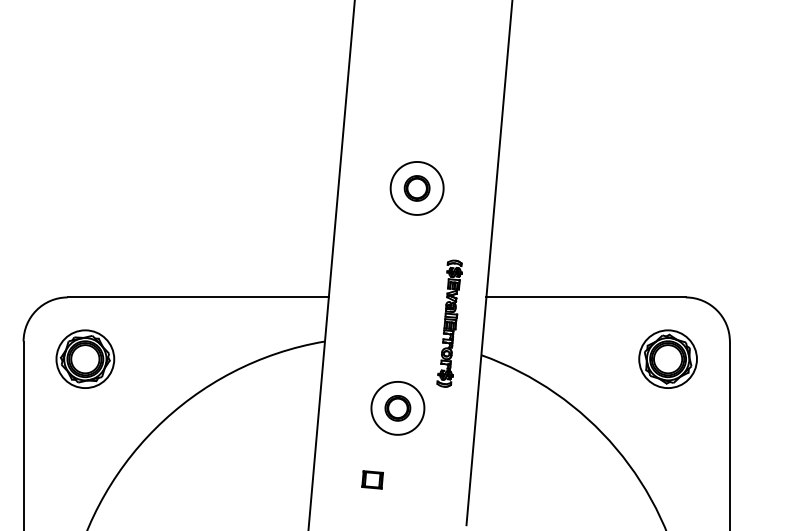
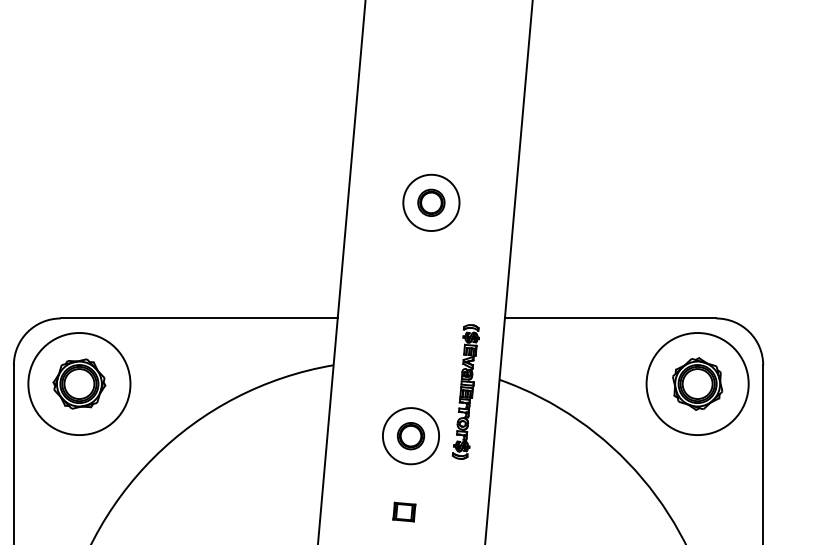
part: (449, 323) -> (465, 391), moved
circle: (85, 359) -> (79, 384), size x1.67
circle: (667, 359) -> (697, 384), size x1.67
part: (372, 479) -> (404, 511), moved

